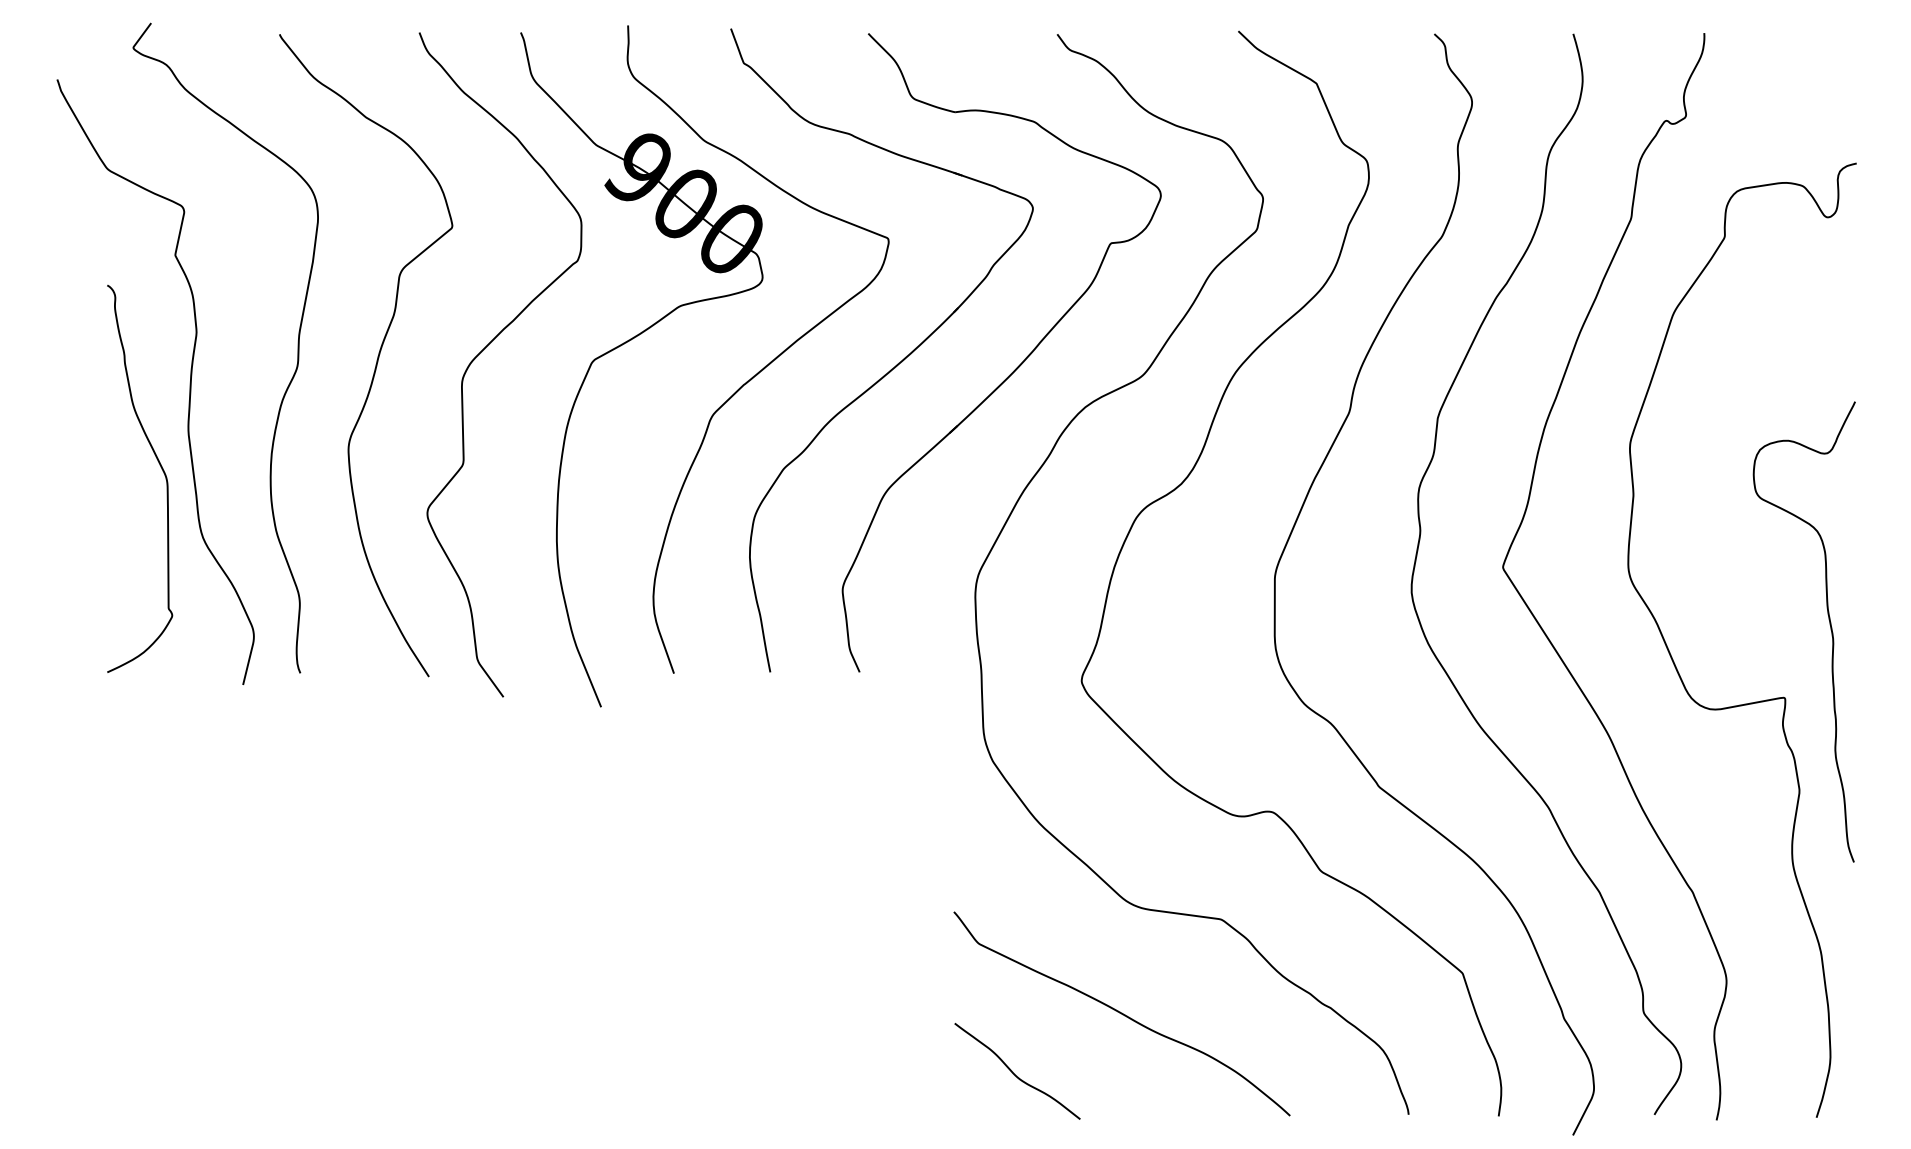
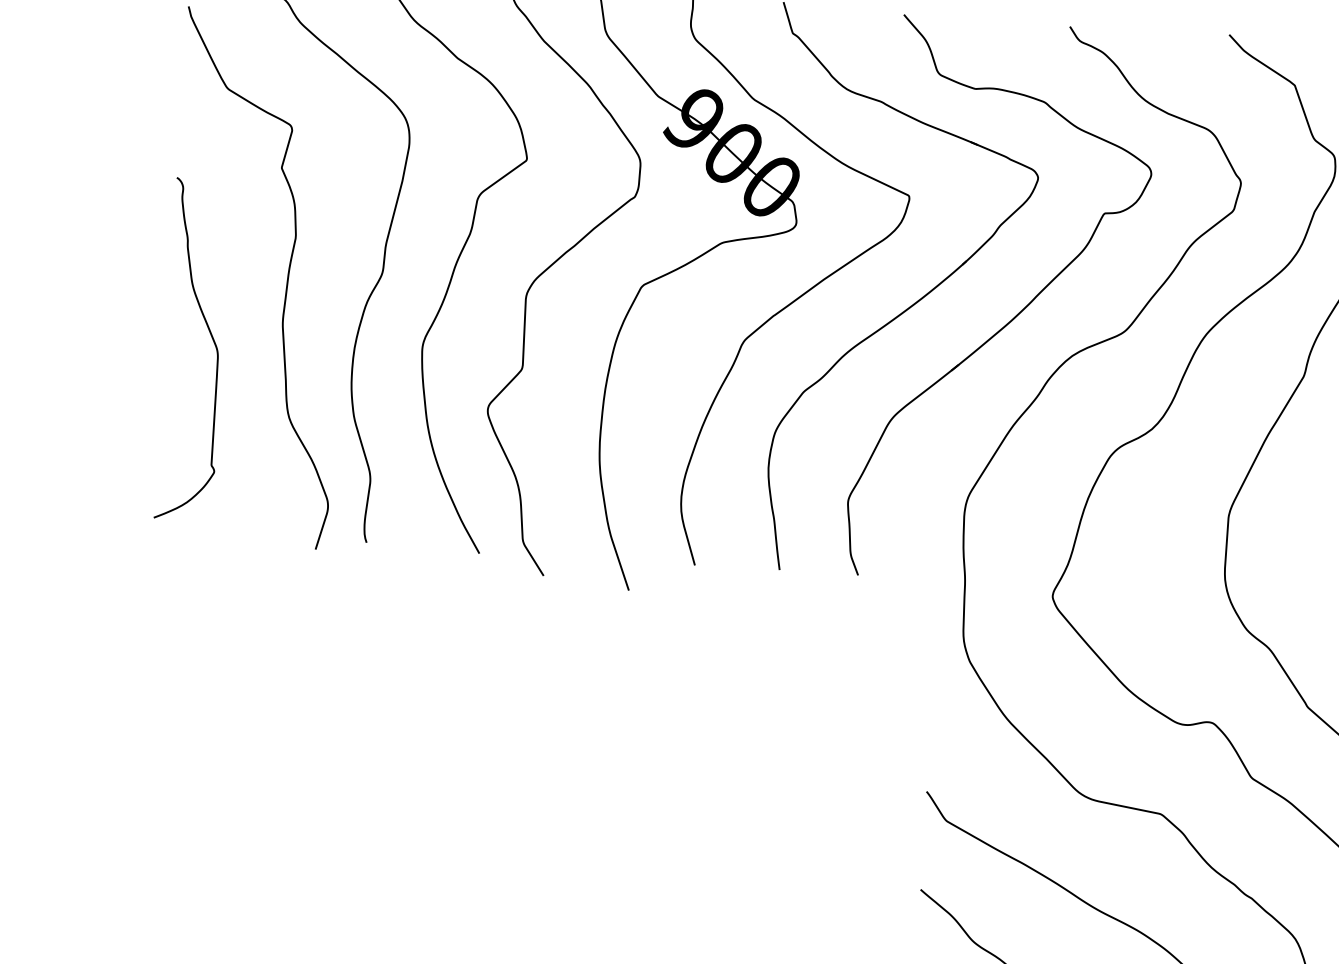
curve: (160, 467) -> (212, 340), moved

